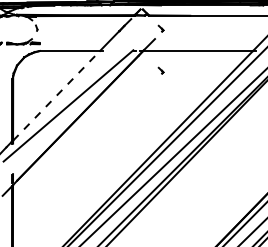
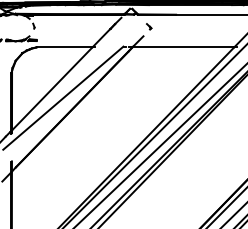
part: (160, 70) -> (148, 65), removed
line: (56, 95) -> (52, 88), dashed -> solid

